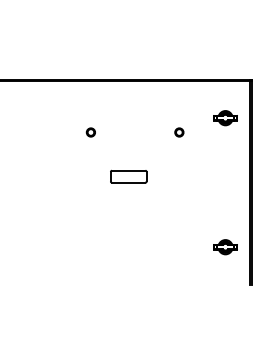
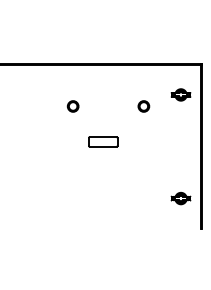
part: (90, 132) -> (72, 106), size x1.6
part: (179, 132) -> (144, 106), size x1.6

